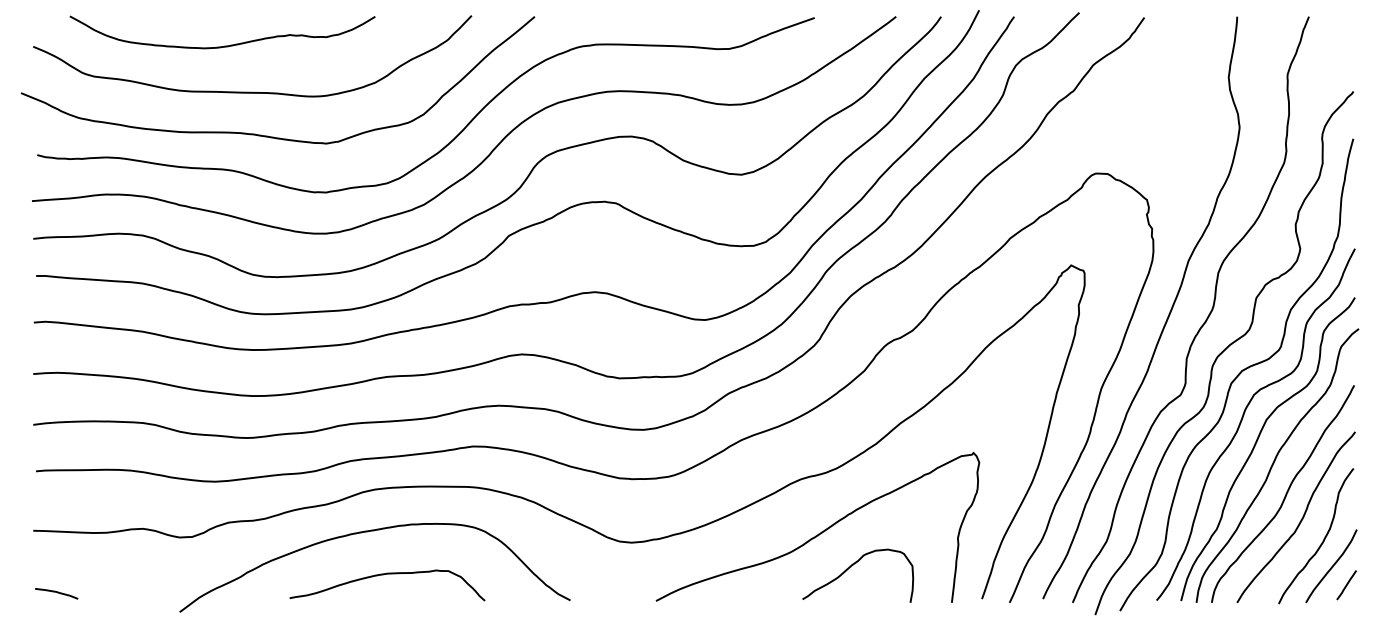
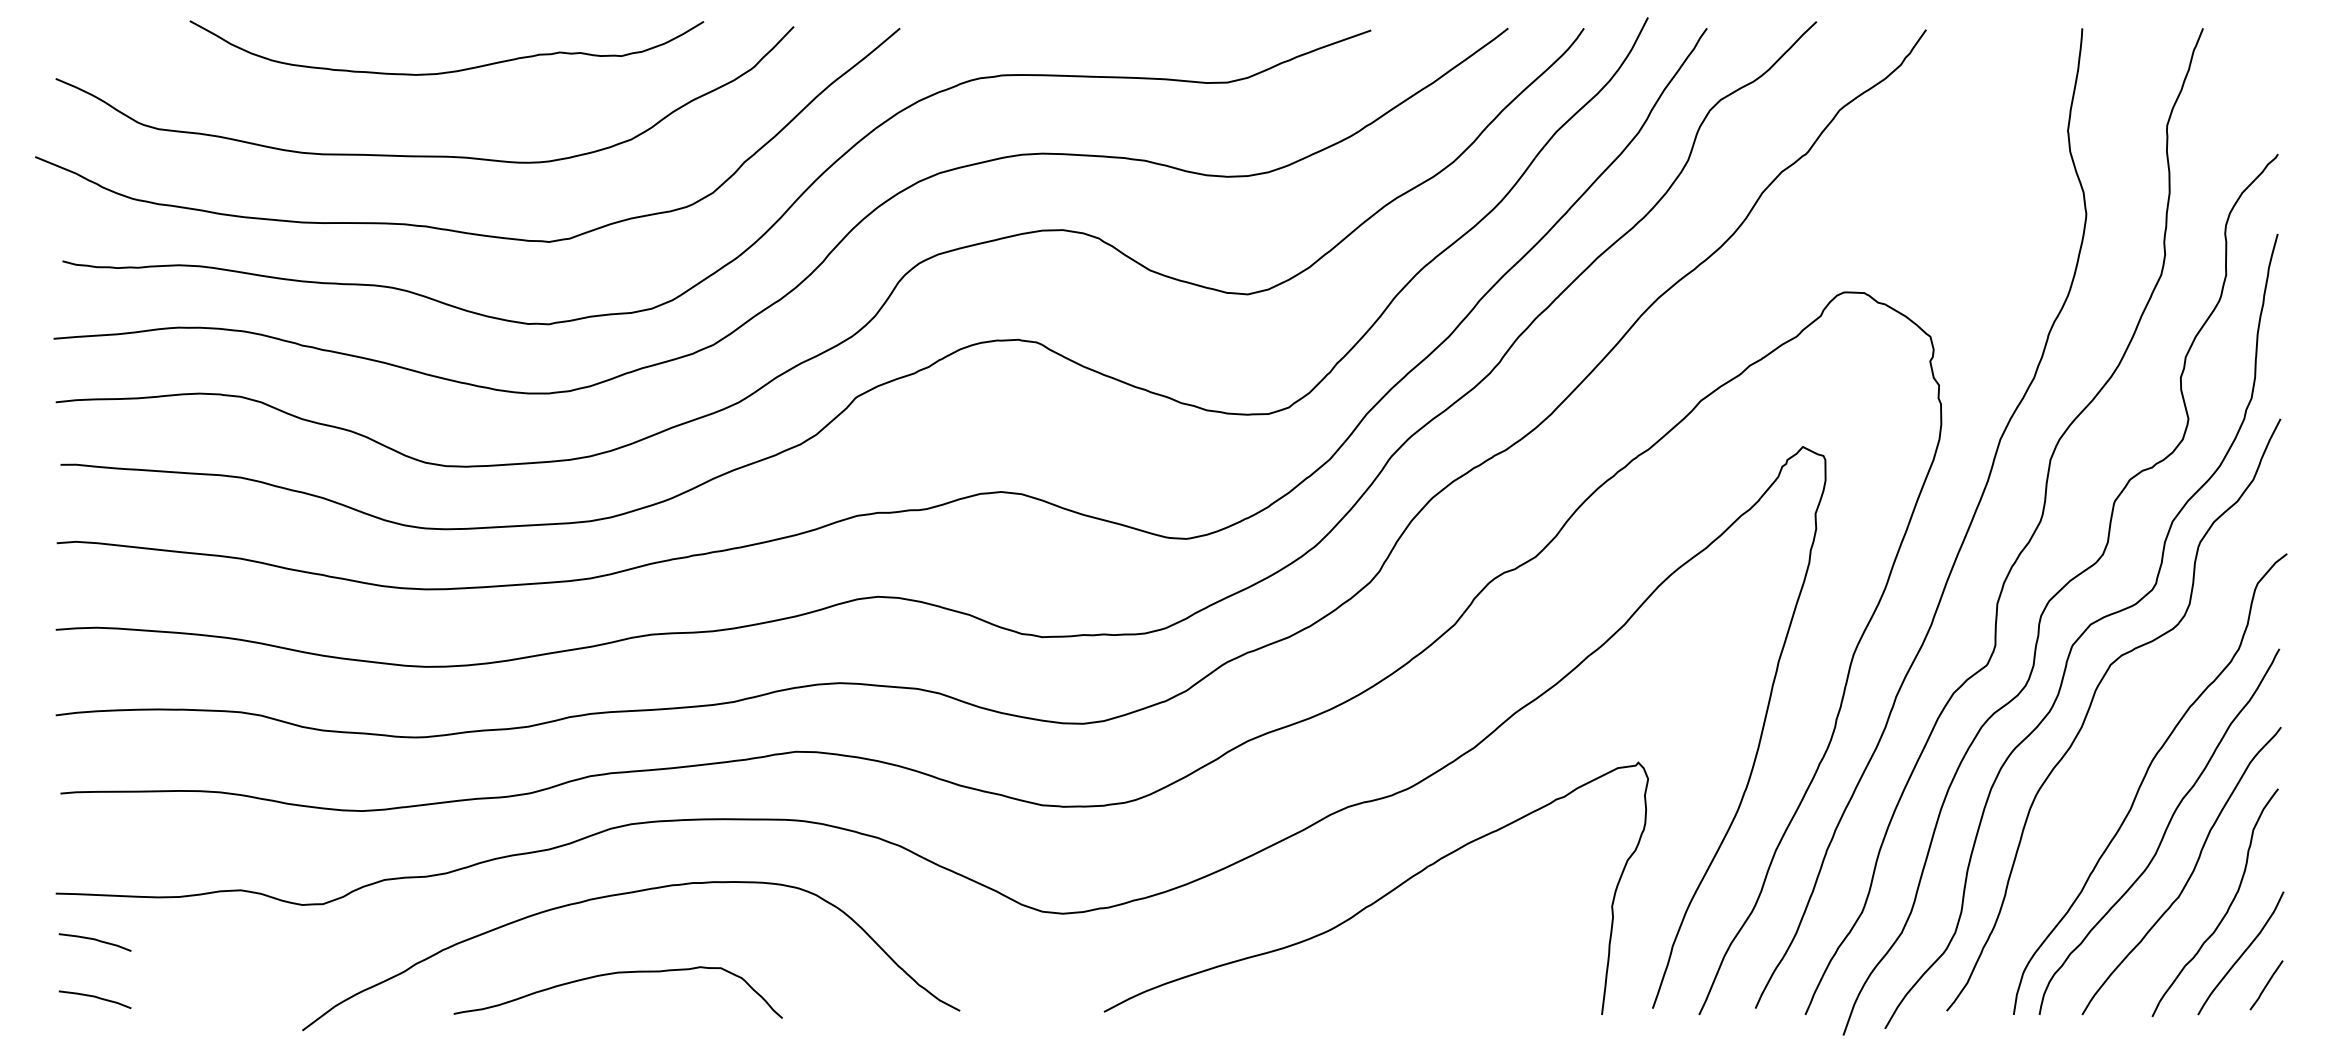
curve: (224, 45) -> (450, 70), moved
curve: (1256, 444) -> (2114, 748), removed
curve: (56, 558) -> (94, 940), added
curve: (852, 566) -> (1434, 953), removed
curve: (383, 575) -> (611, 975), moved

